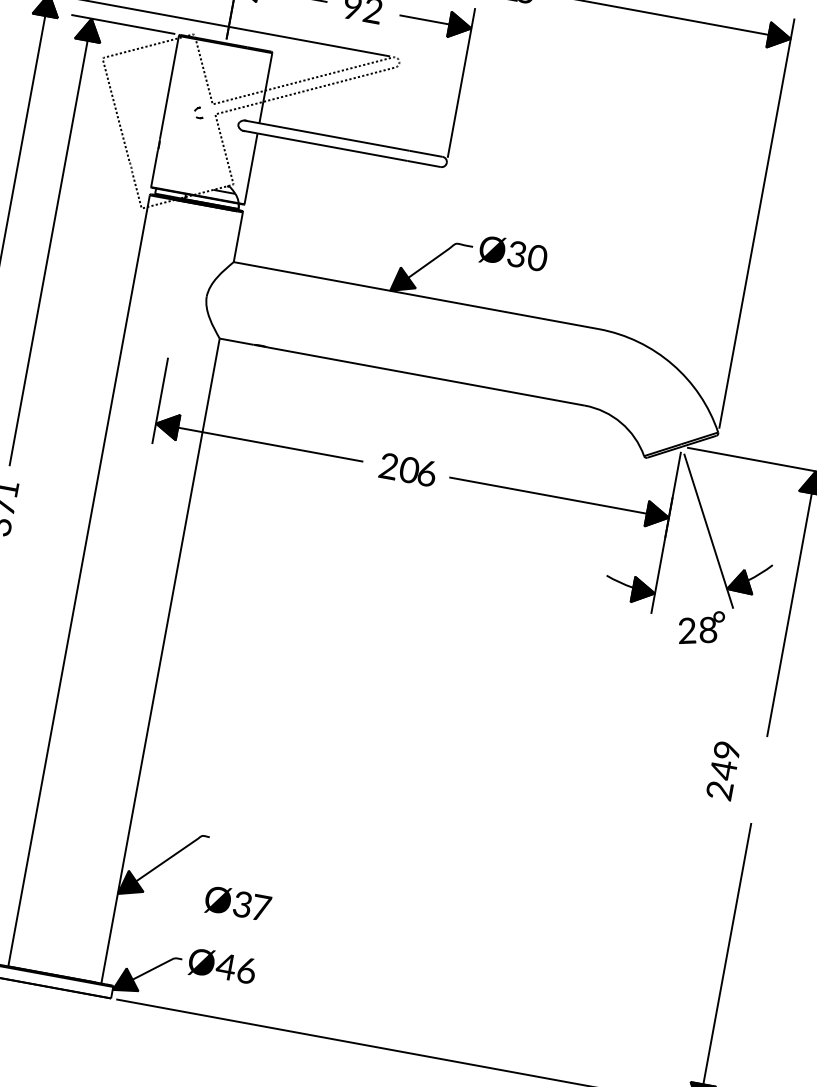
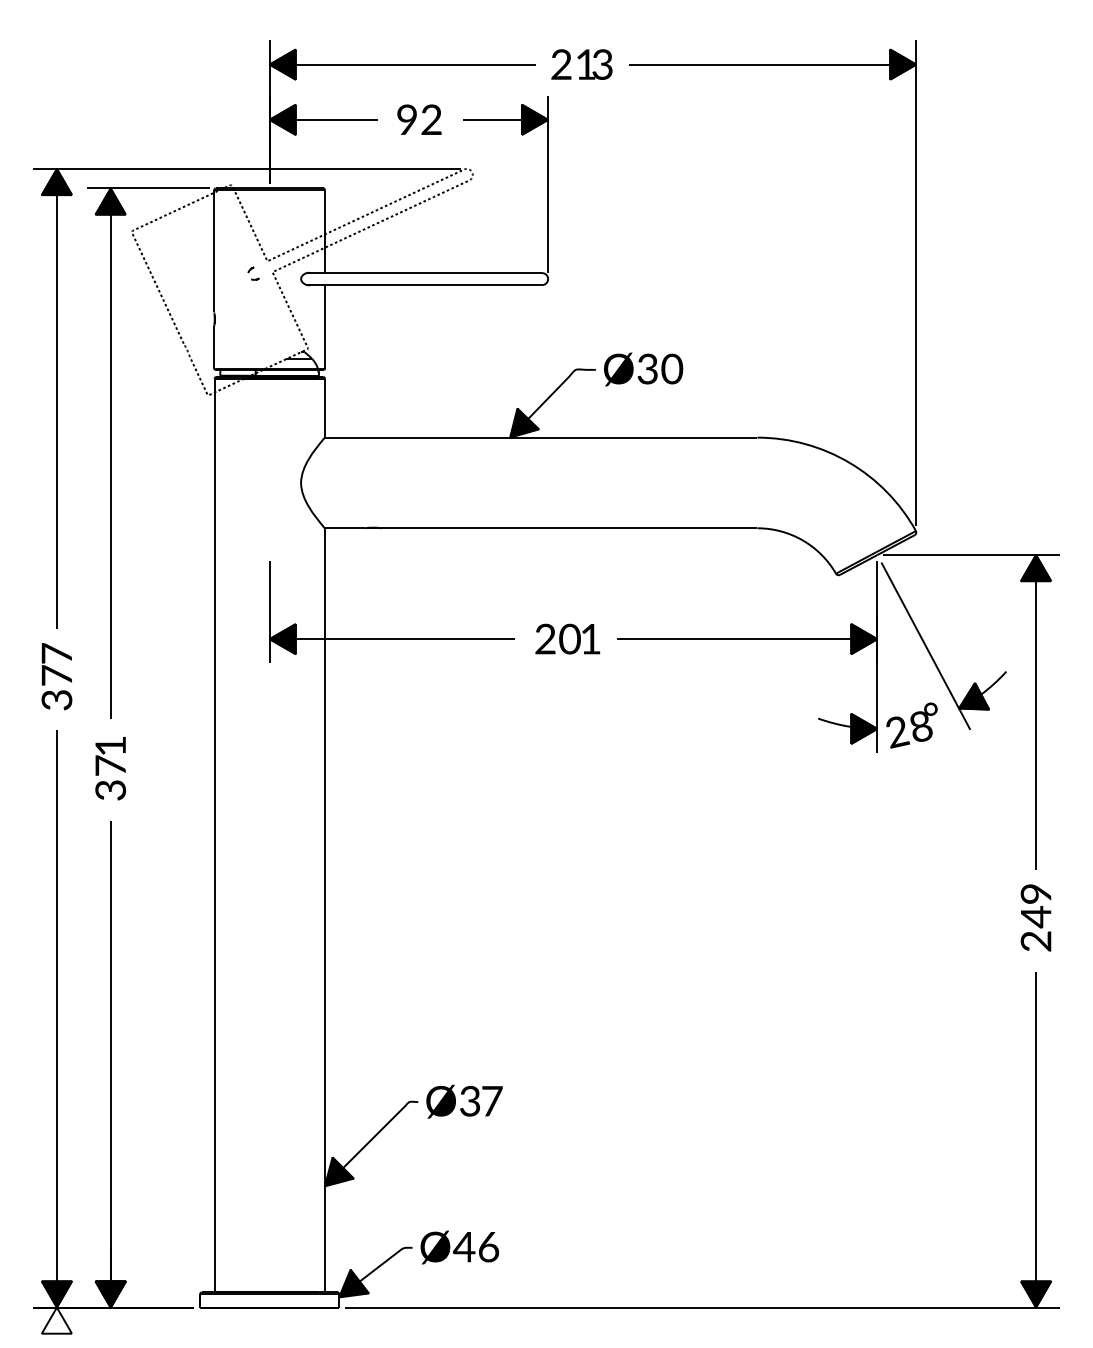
text: (427, 473) -> (591, 639), 6 -> 1
text: (700, 627) -> (911, 725), moved
text: (722, 770) -> (1035, 917), moved
text: (237, 903) -> (464, 1101), moved

